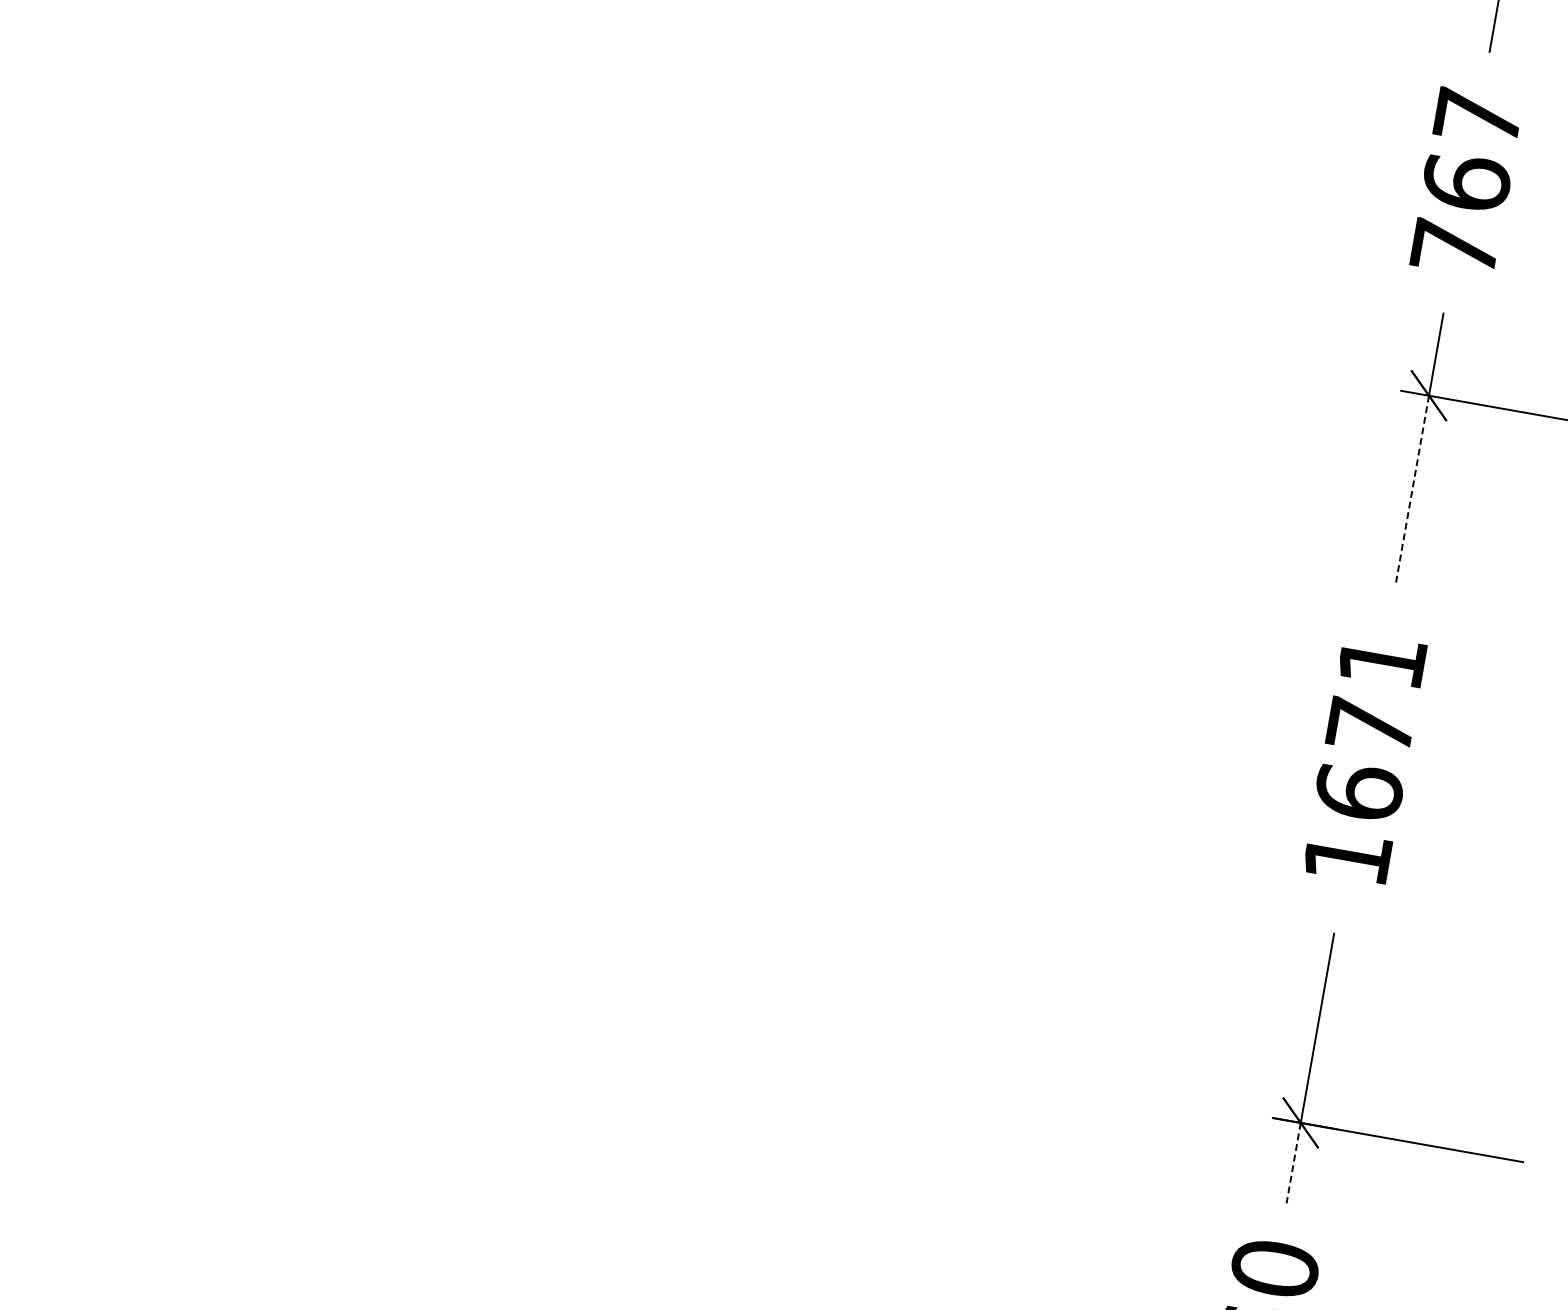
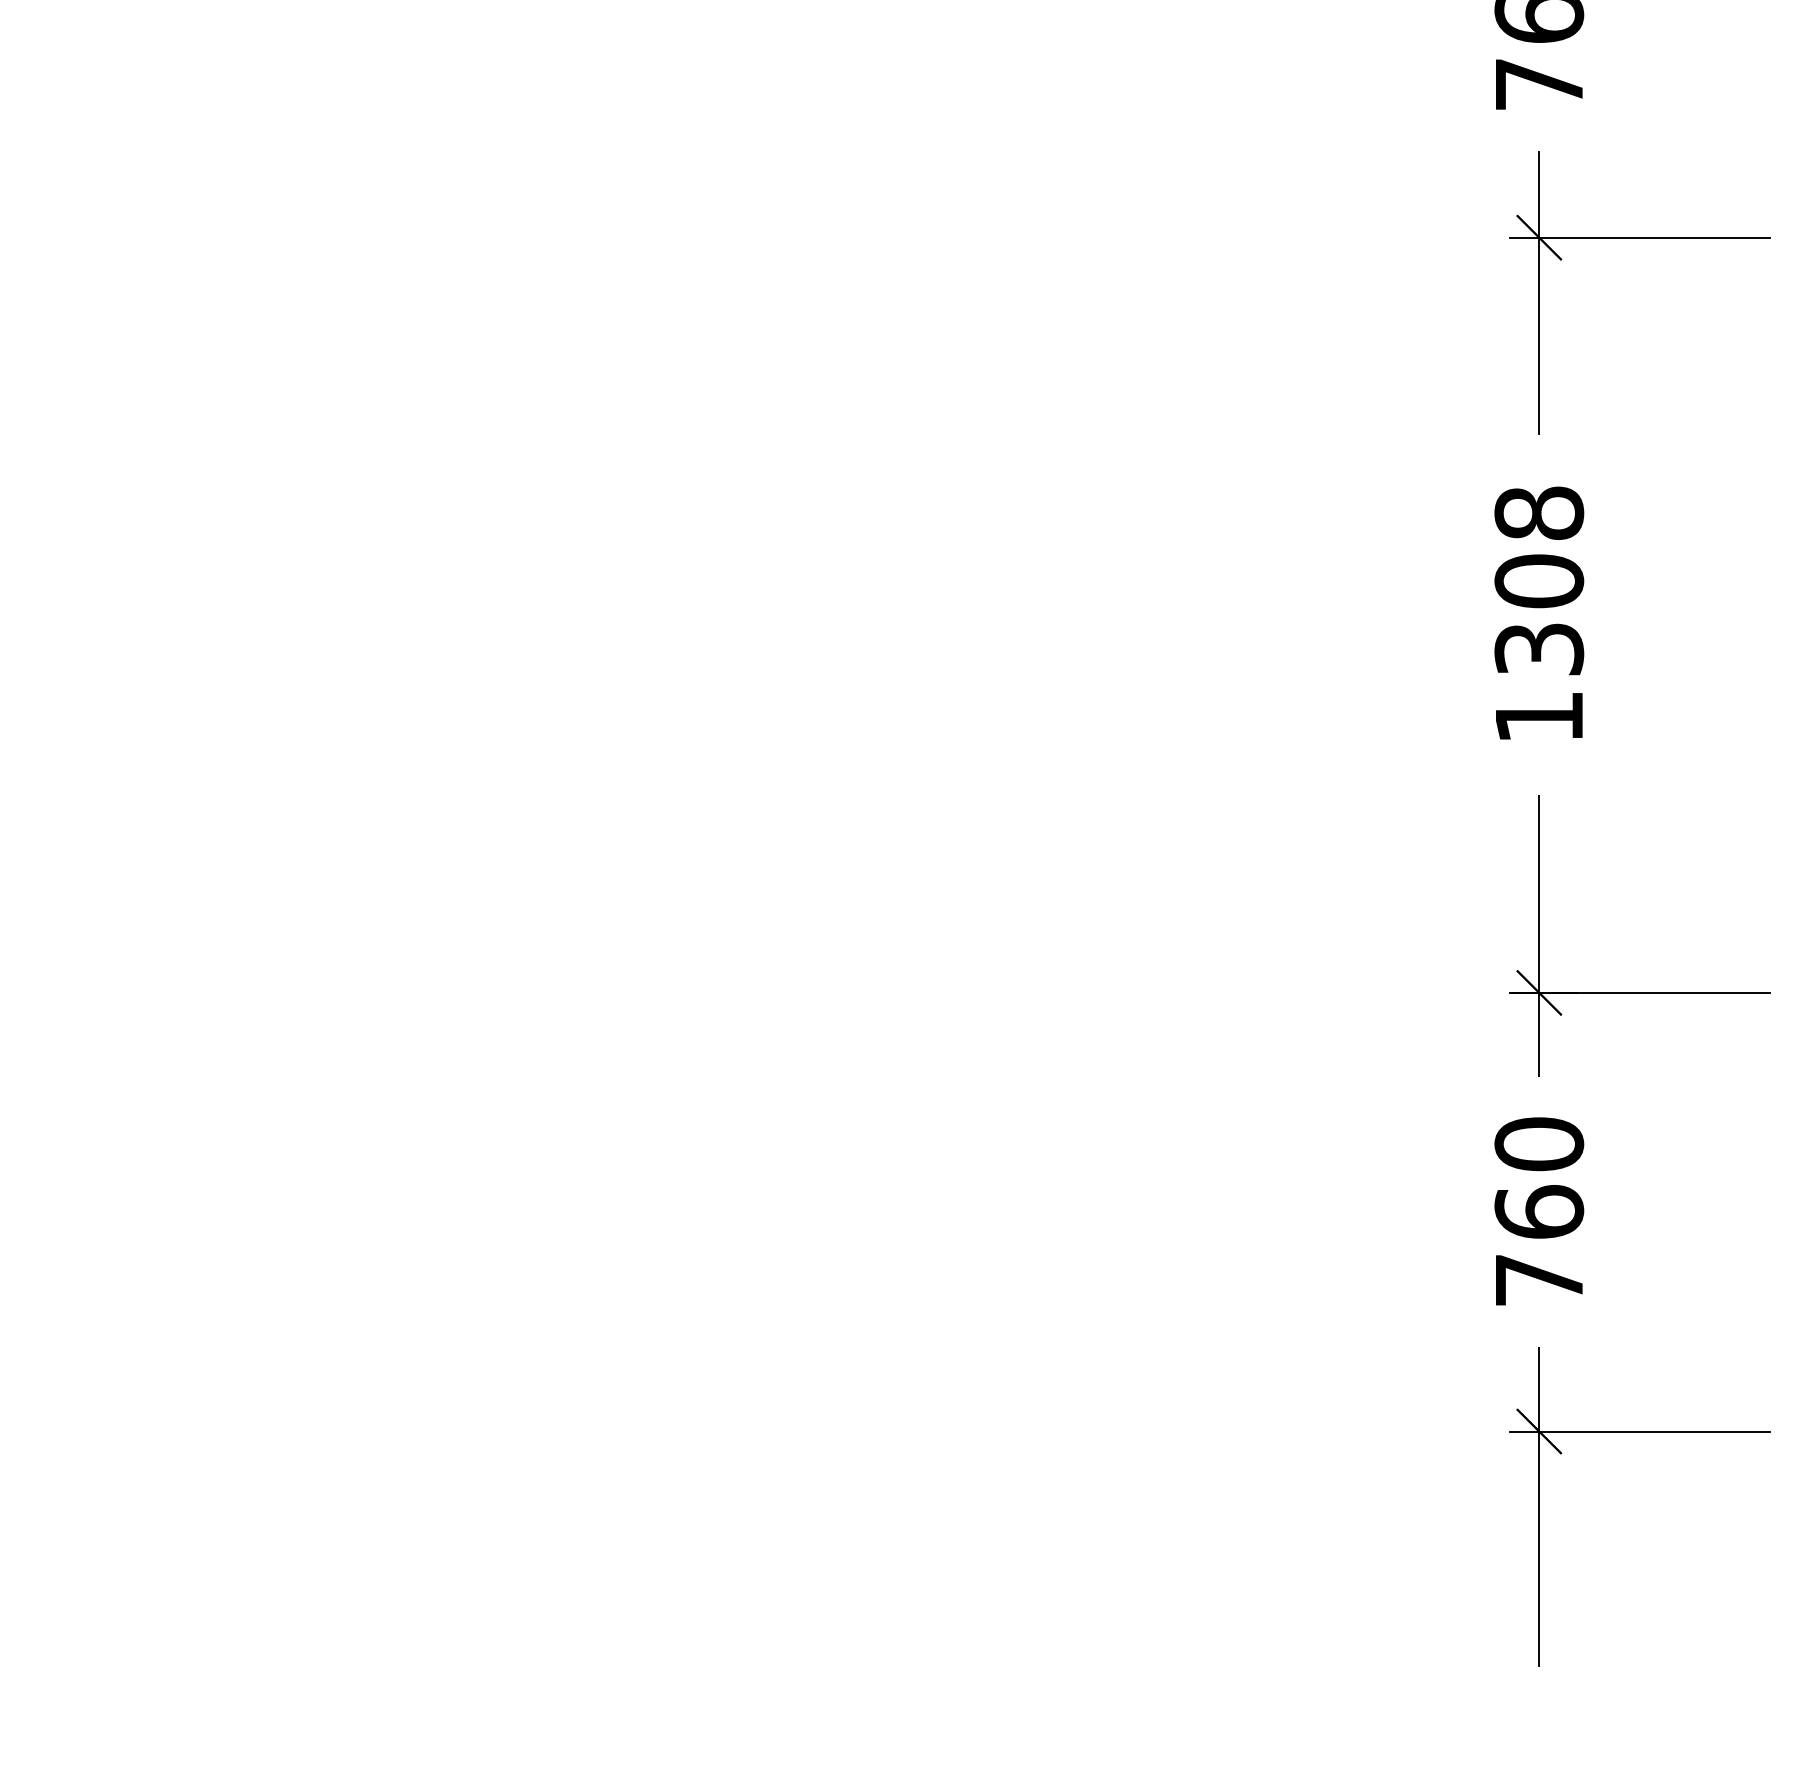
line: (1412, 490) -> (1539, 336), dashed -> solid
text: (1370, 725) -> (1539, 580), 1671 -> 1308
line: (1293, 1163) -> (1539, 1034), dashed -> solid

